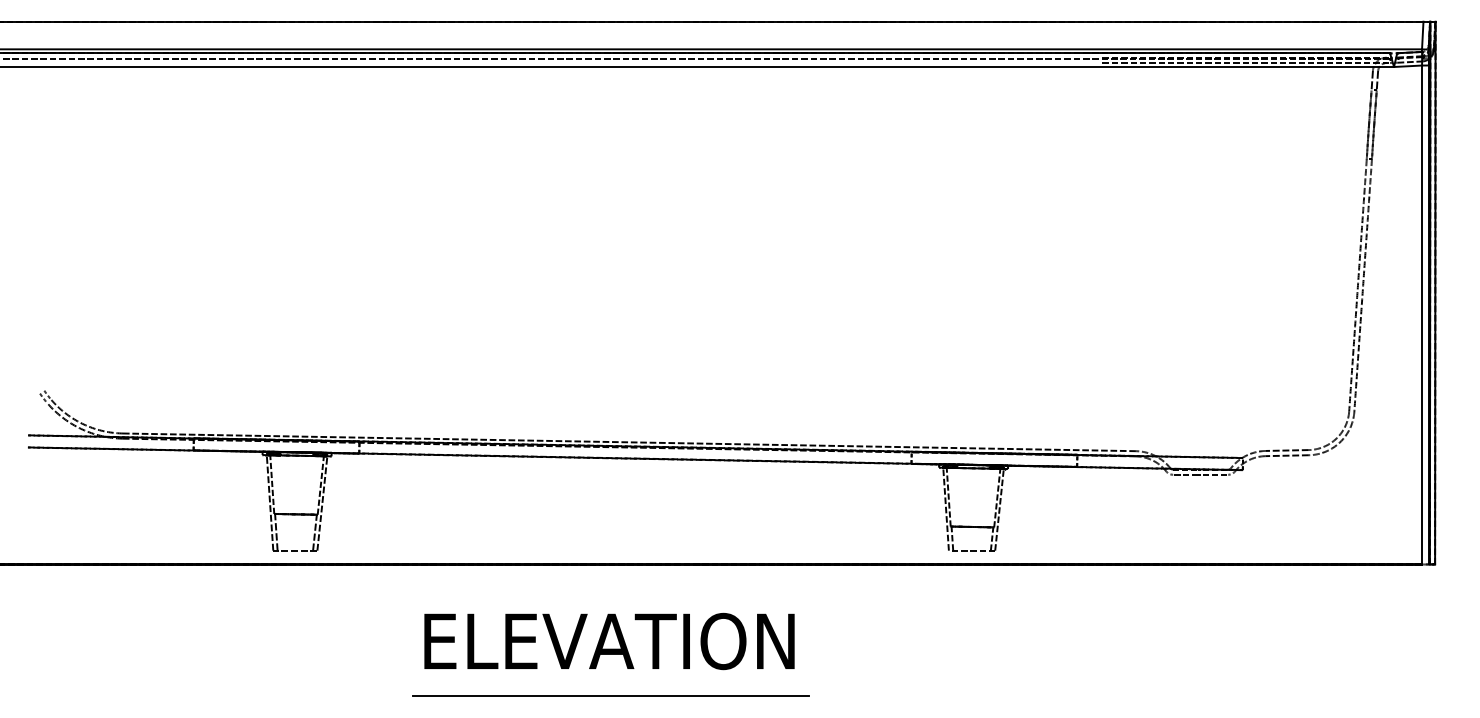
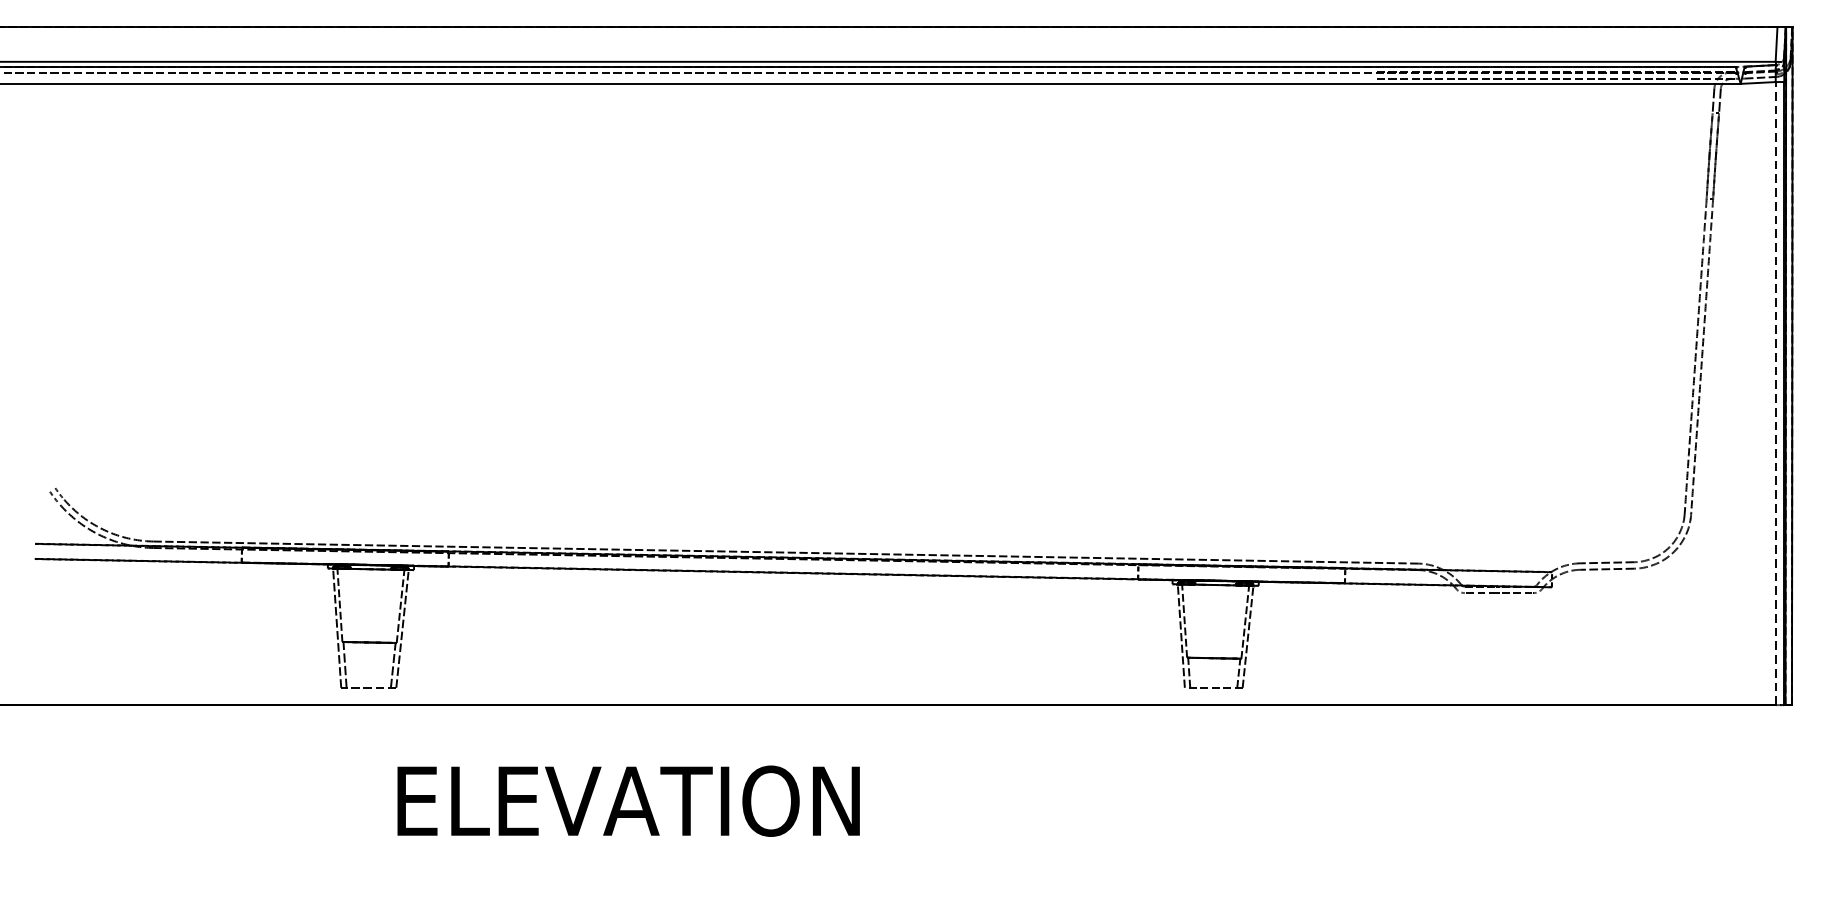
line: (1422, 314) -> (1776, 392), solid -> dashed
text: (609, 641) -> (628, 801), moved
line: (610, 696) -> (762, 869), removed

